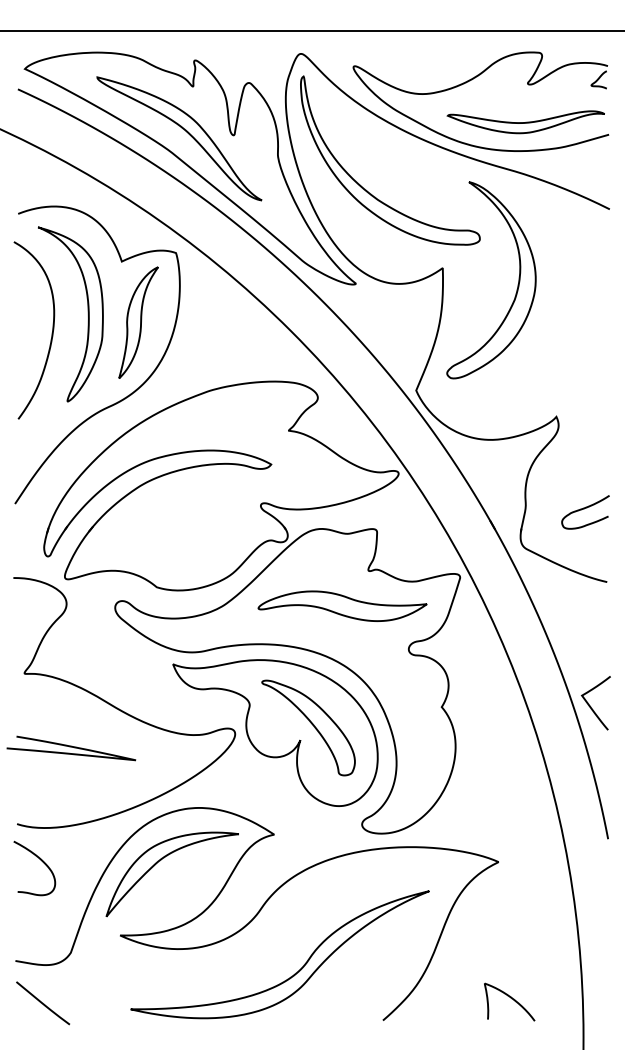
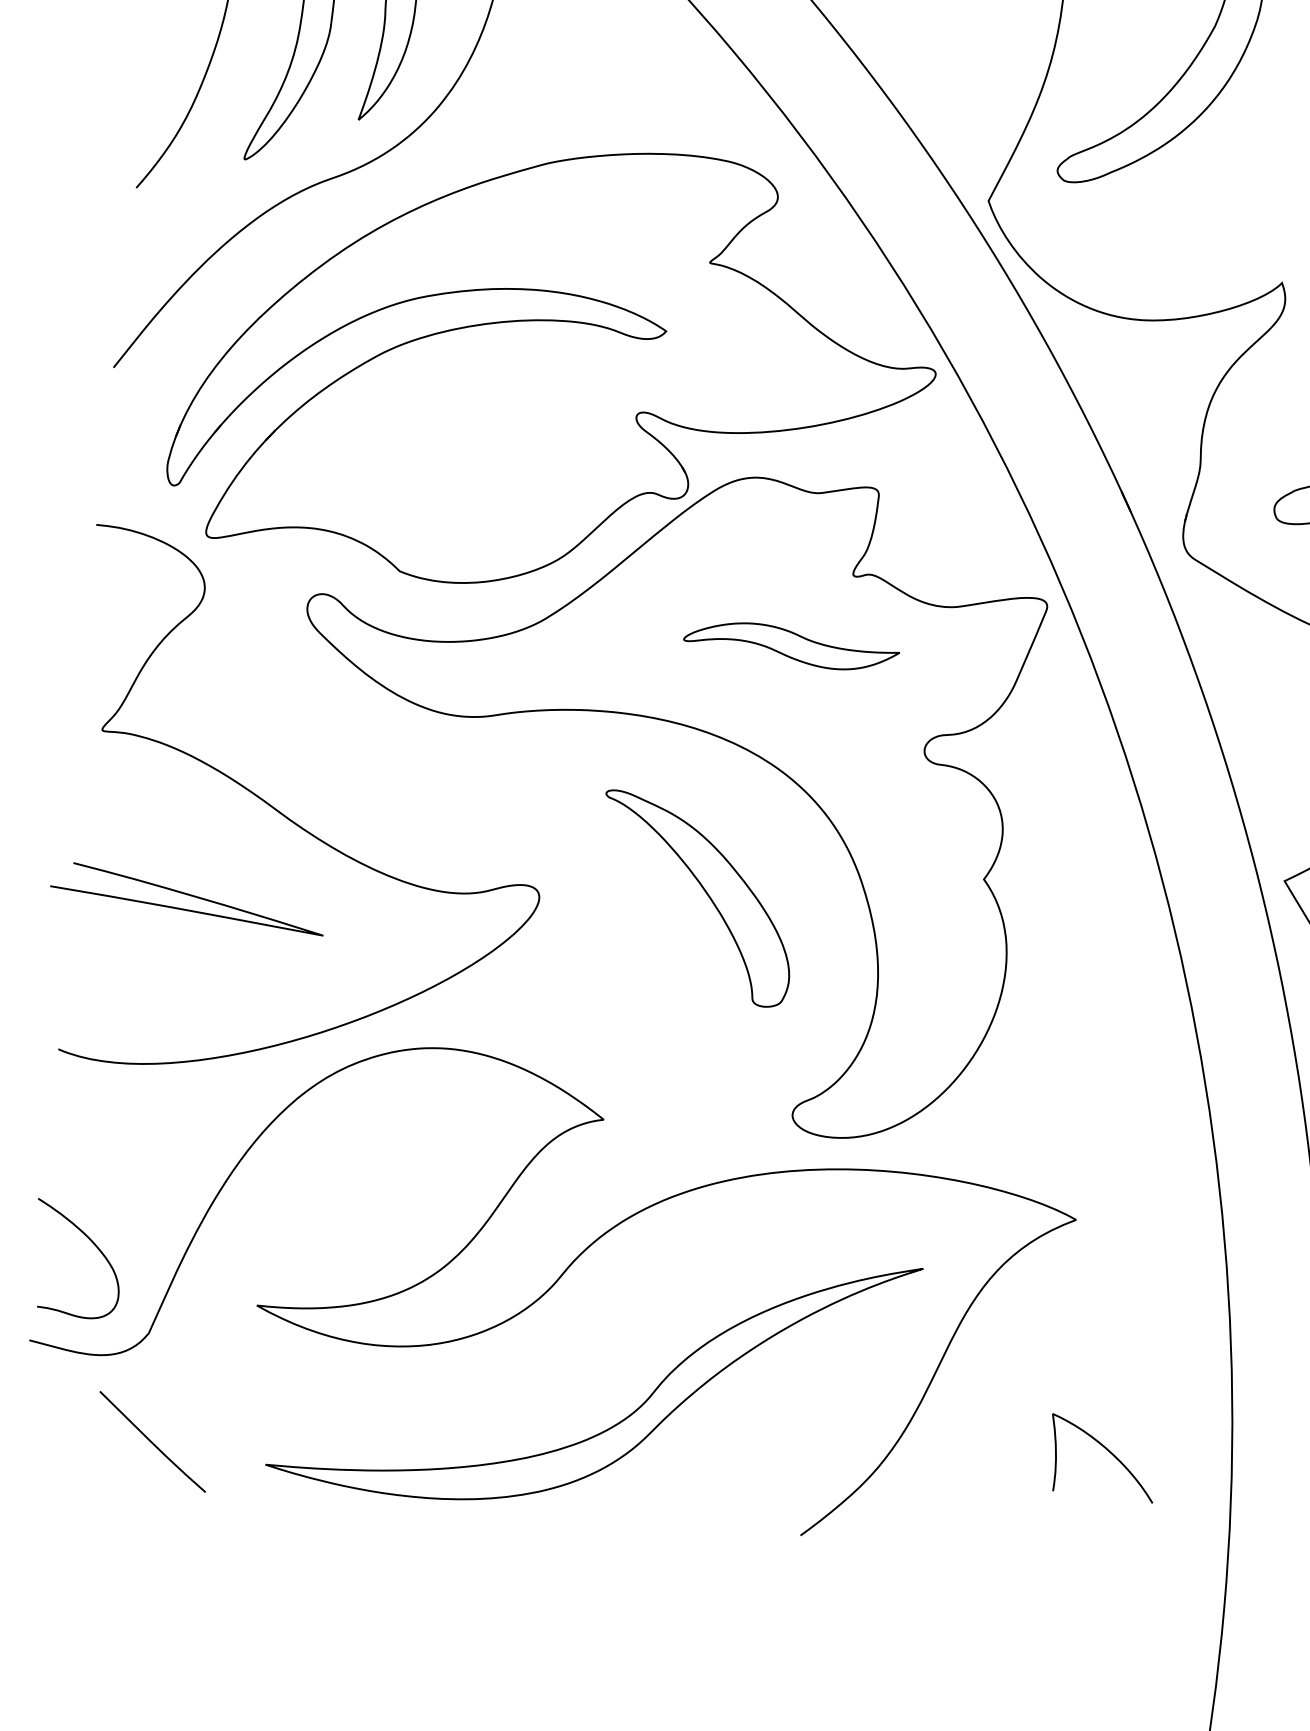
part: (342, 605) -> (791, 644), size x0.6
part: (275, 732) -> (625, 902), removed
curve: (41, 861) -> (93, 1246), moved
part: (160, 861) -> (356, 1155), removed
curve: (511, 999) -> (1106, 1452), moved
line: (42, 1003) -> (151, 1442), moved

